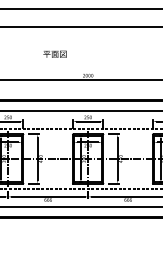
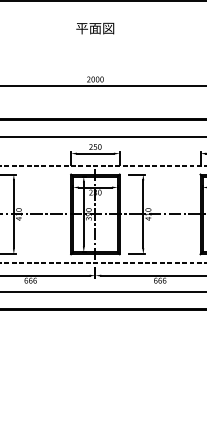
text: (54, 53) -> (94, 27), moved

